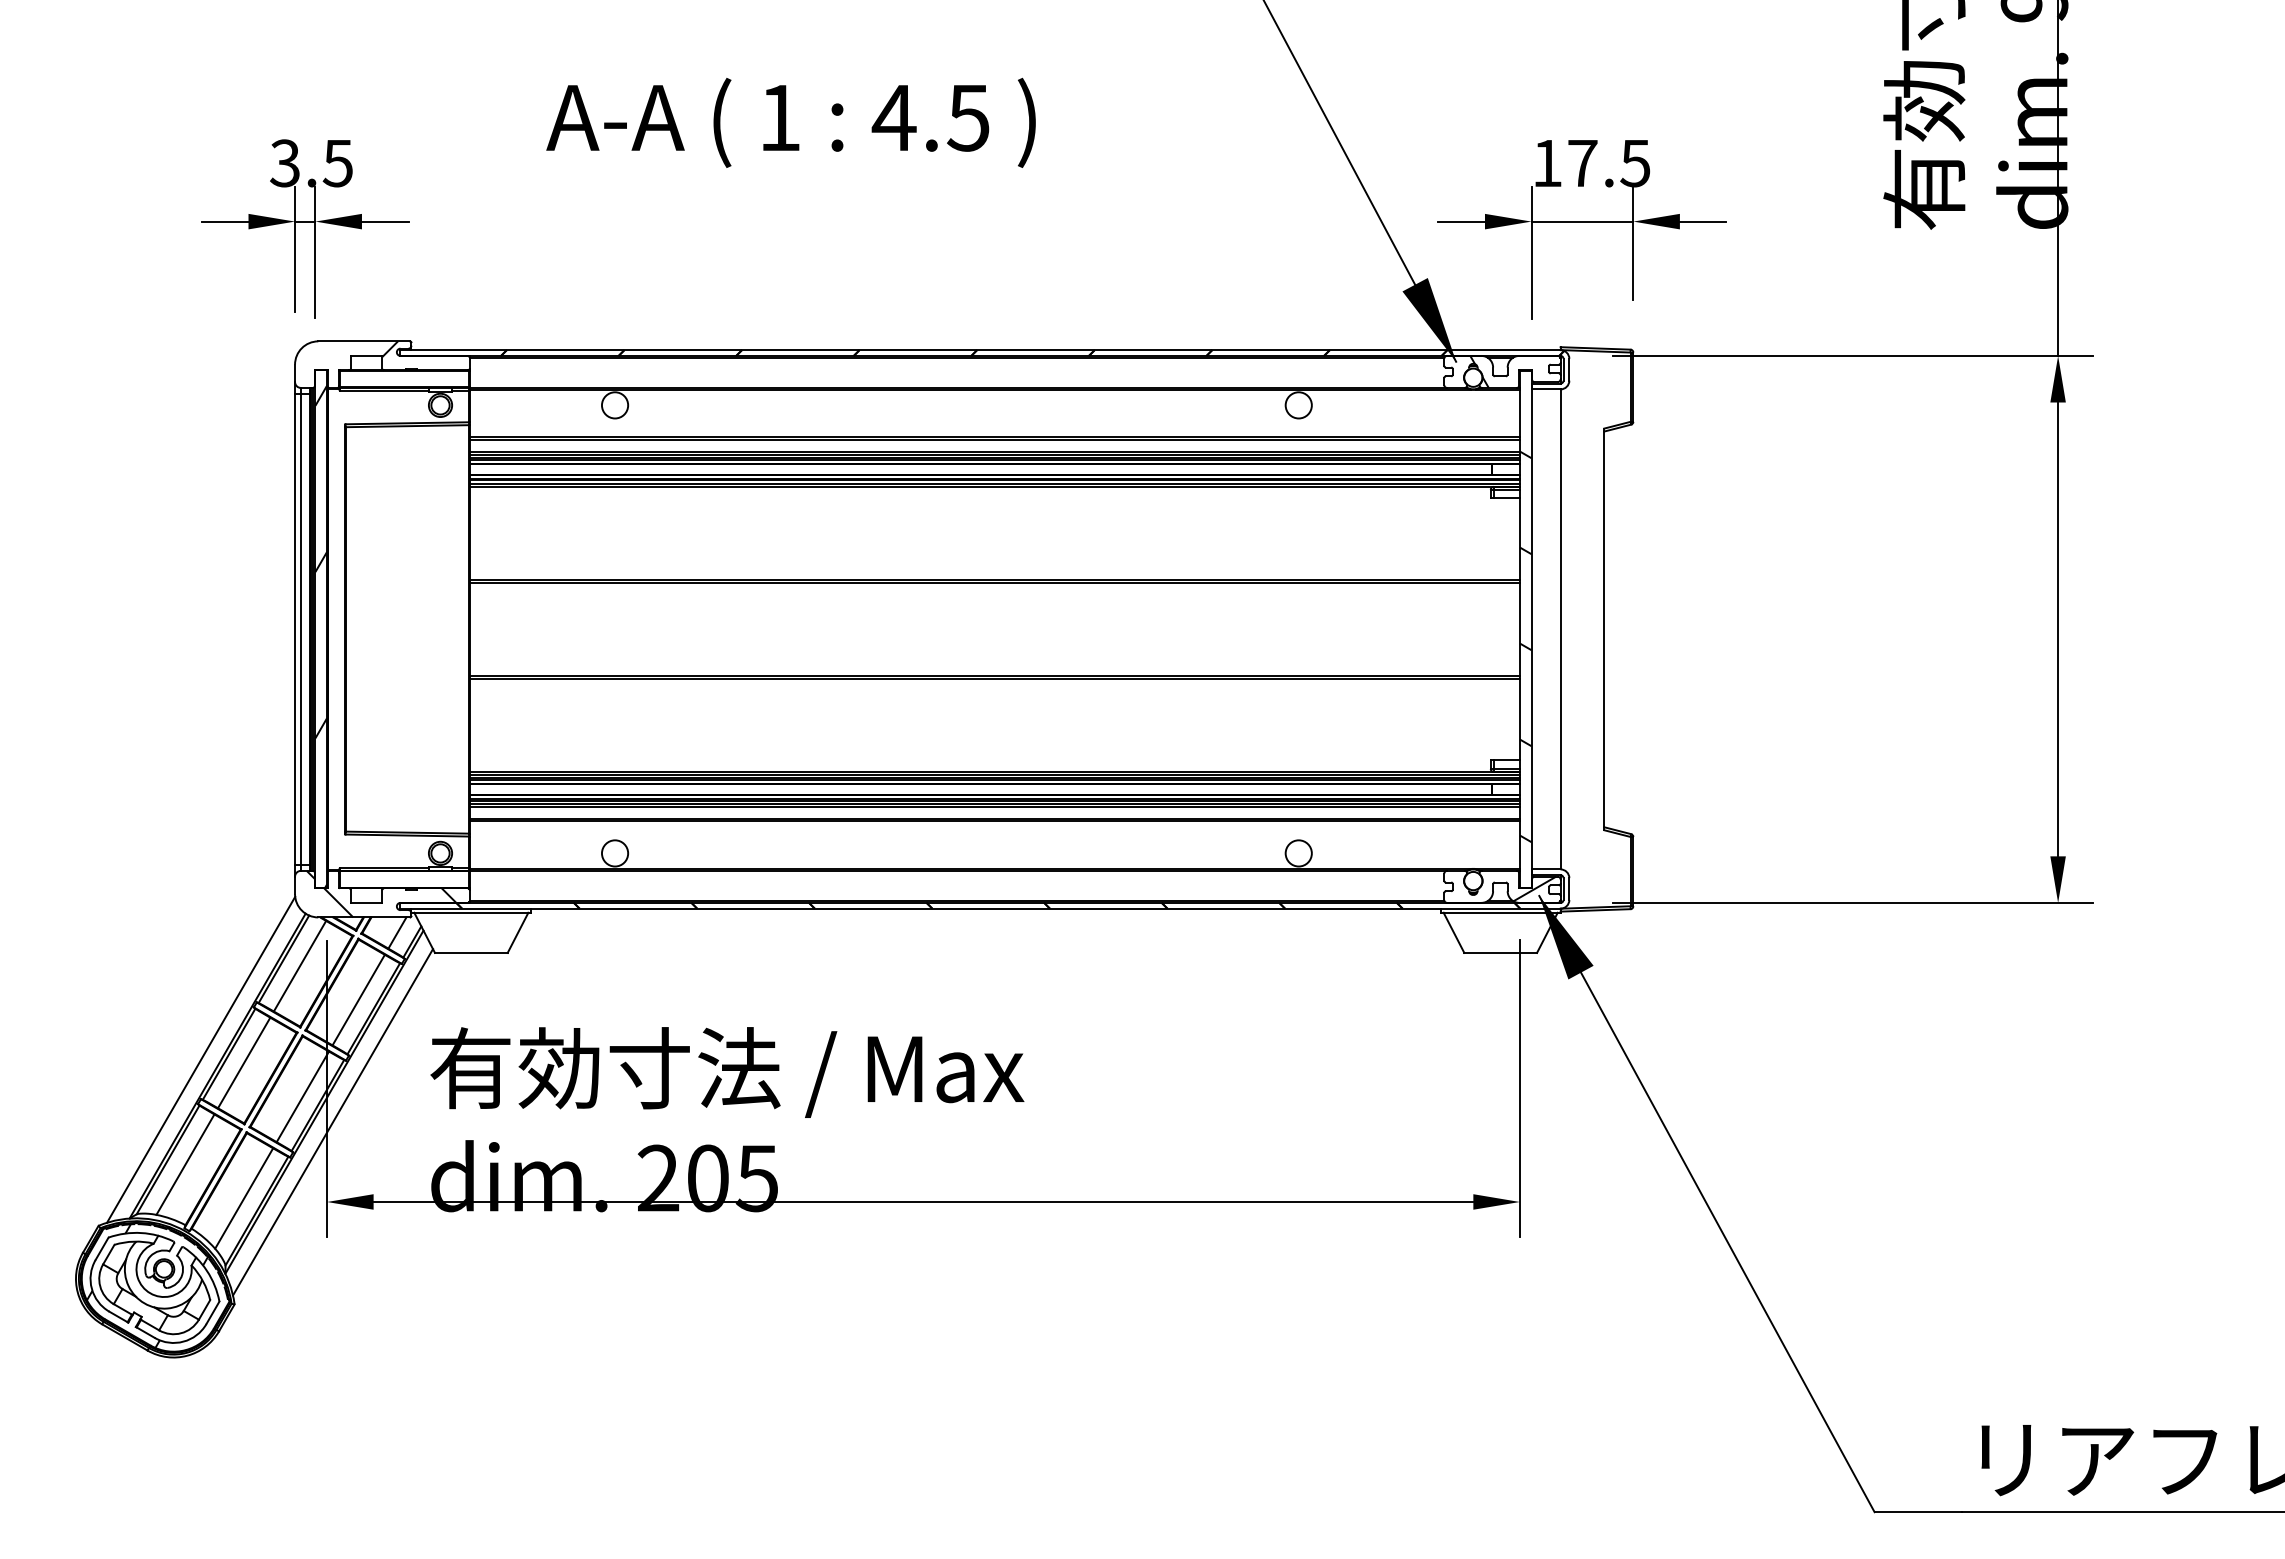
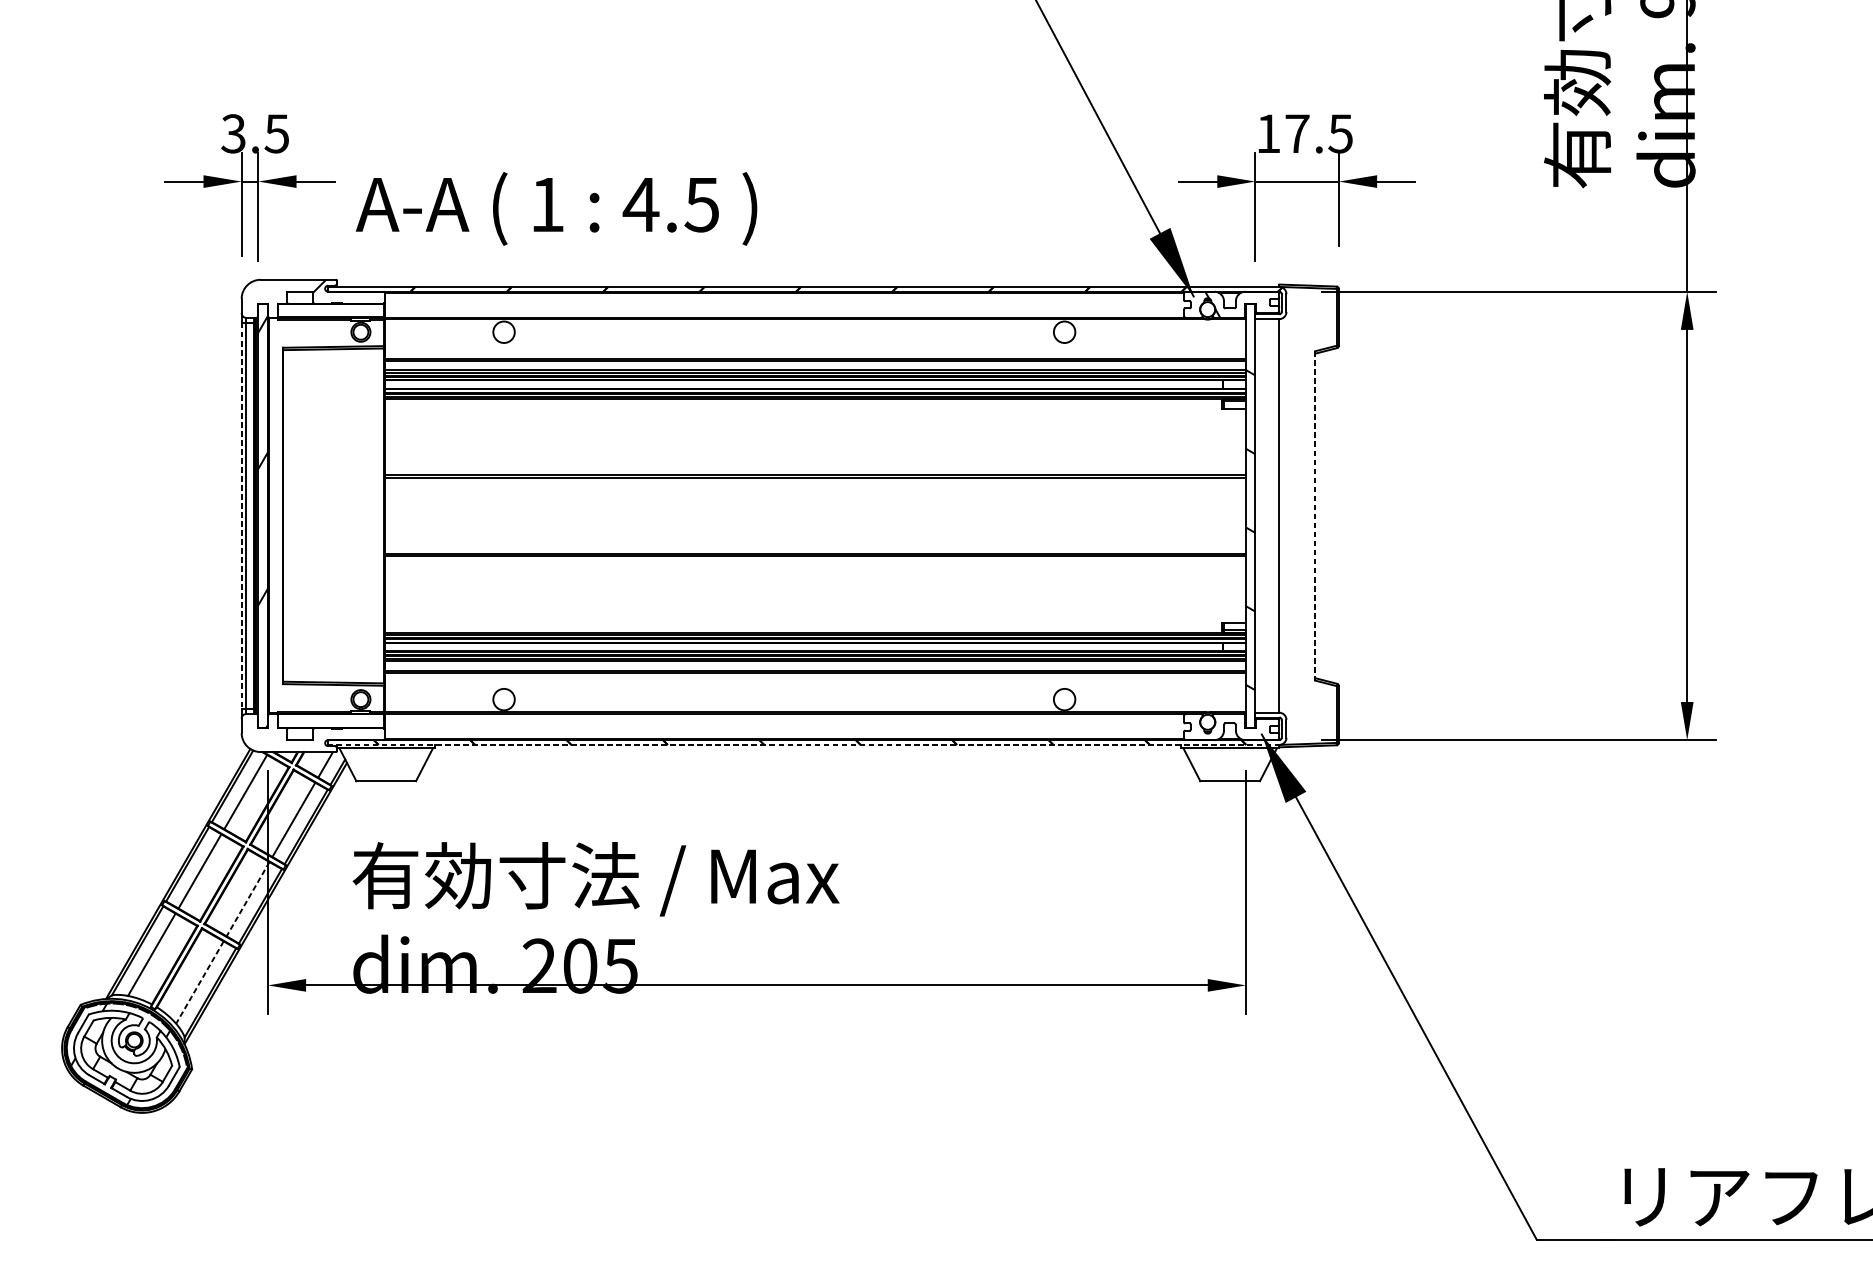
text: (790, 122) -> (556, 208), moved
line: (295, 629) -> (242, 516), solid -> dashed
line: (1604, 629) -> (1315, 516), solid -> dashed
hatch: (1534, 888) -> (1257, 728), removed
hatch: (381, 893) -> (312, 732), removed
line: (980, 908) -> (803, 744), solid -> dashed
line: (201, 1059) -> (164, 868), removed
line: (302, 1097) -> (247, 899), solid -> dashed
line: (333, 1122) -> (273, 920), removed
line: (244, 1198) -> (200, 982), solid -> dashed

